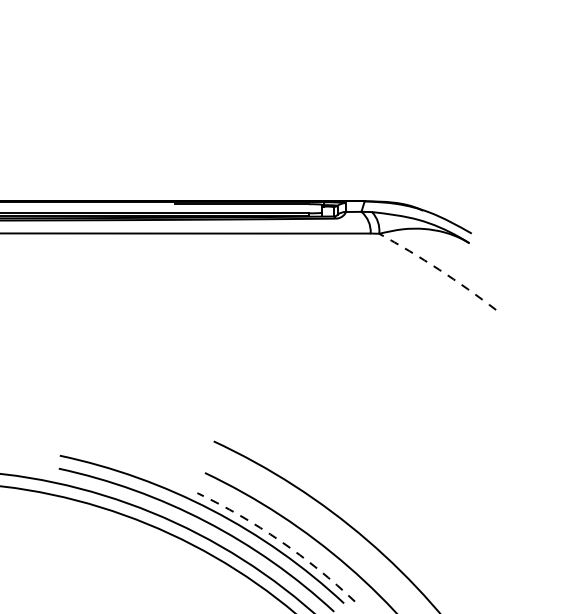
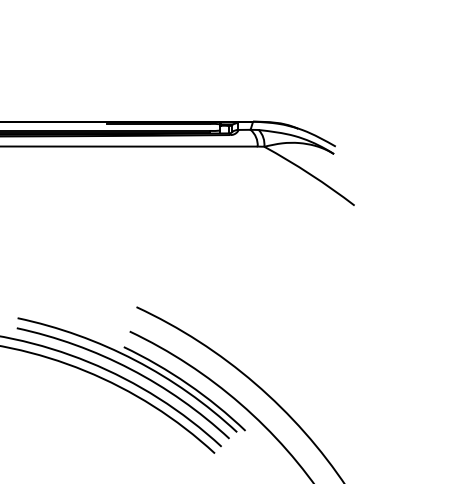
arc: (439, 269) -> (310, 174), dashed -> solid
arc: (281, 541) -> (188, 384), dashed -> solid

